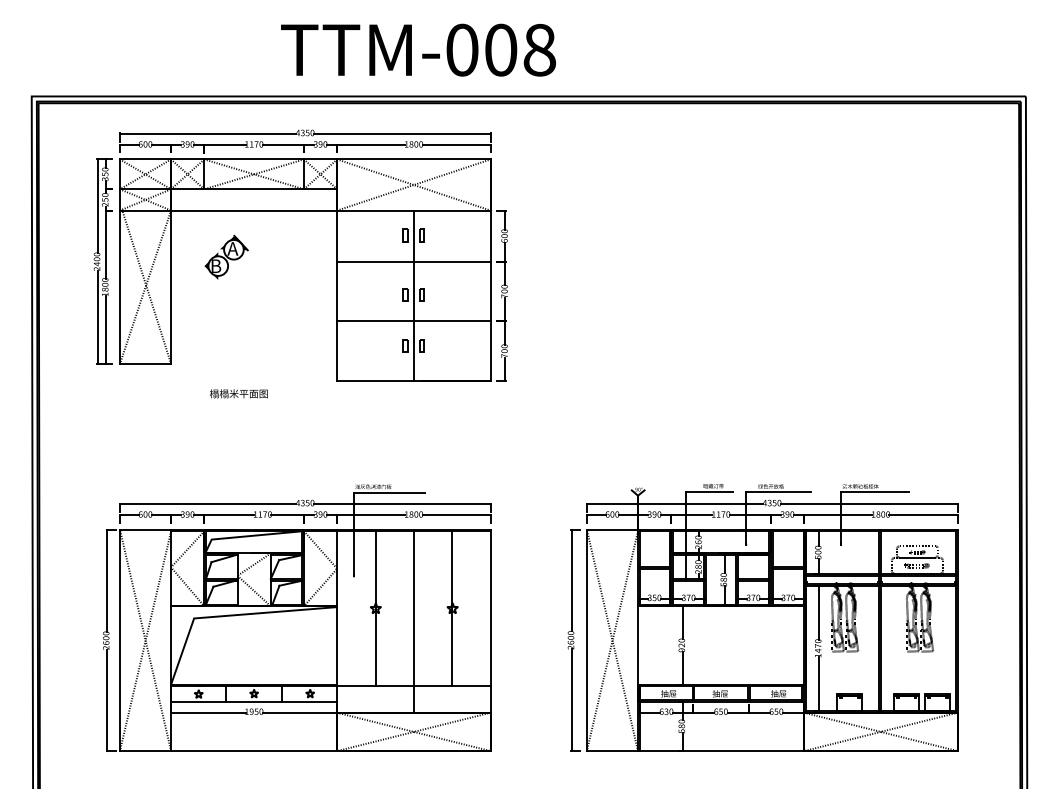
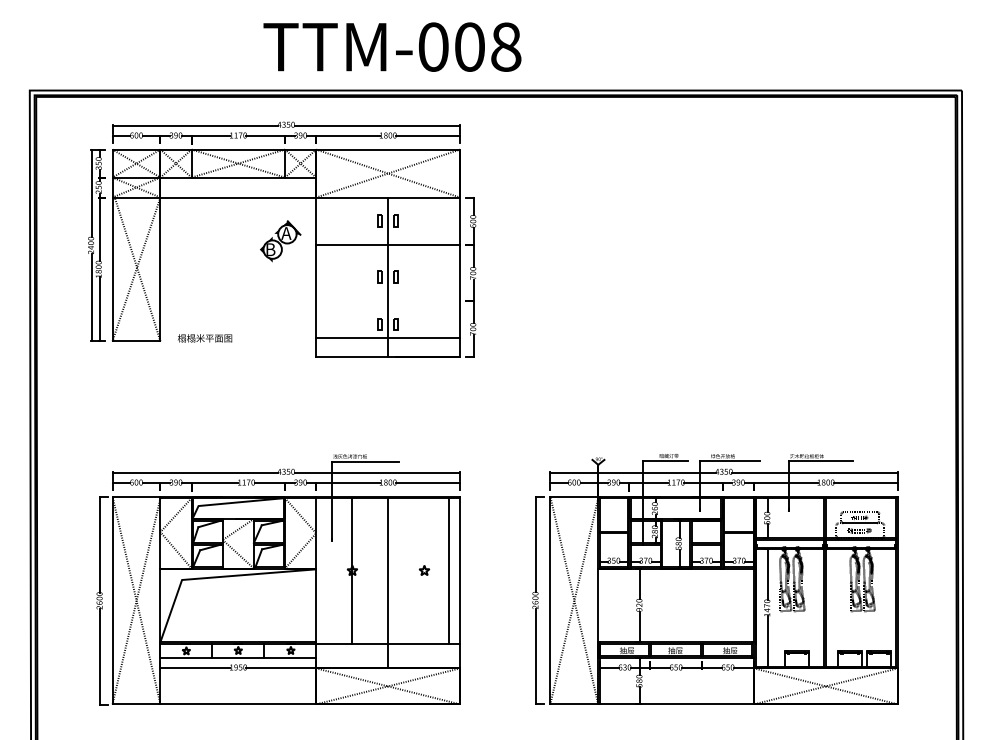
part: (226, 257) -> (280, 241), moved
line: (414, 321) -> (388, 338), moved
text: (238, 393) -> (204, 338), moved
line: (452, 608) -> (449, 570), moved

